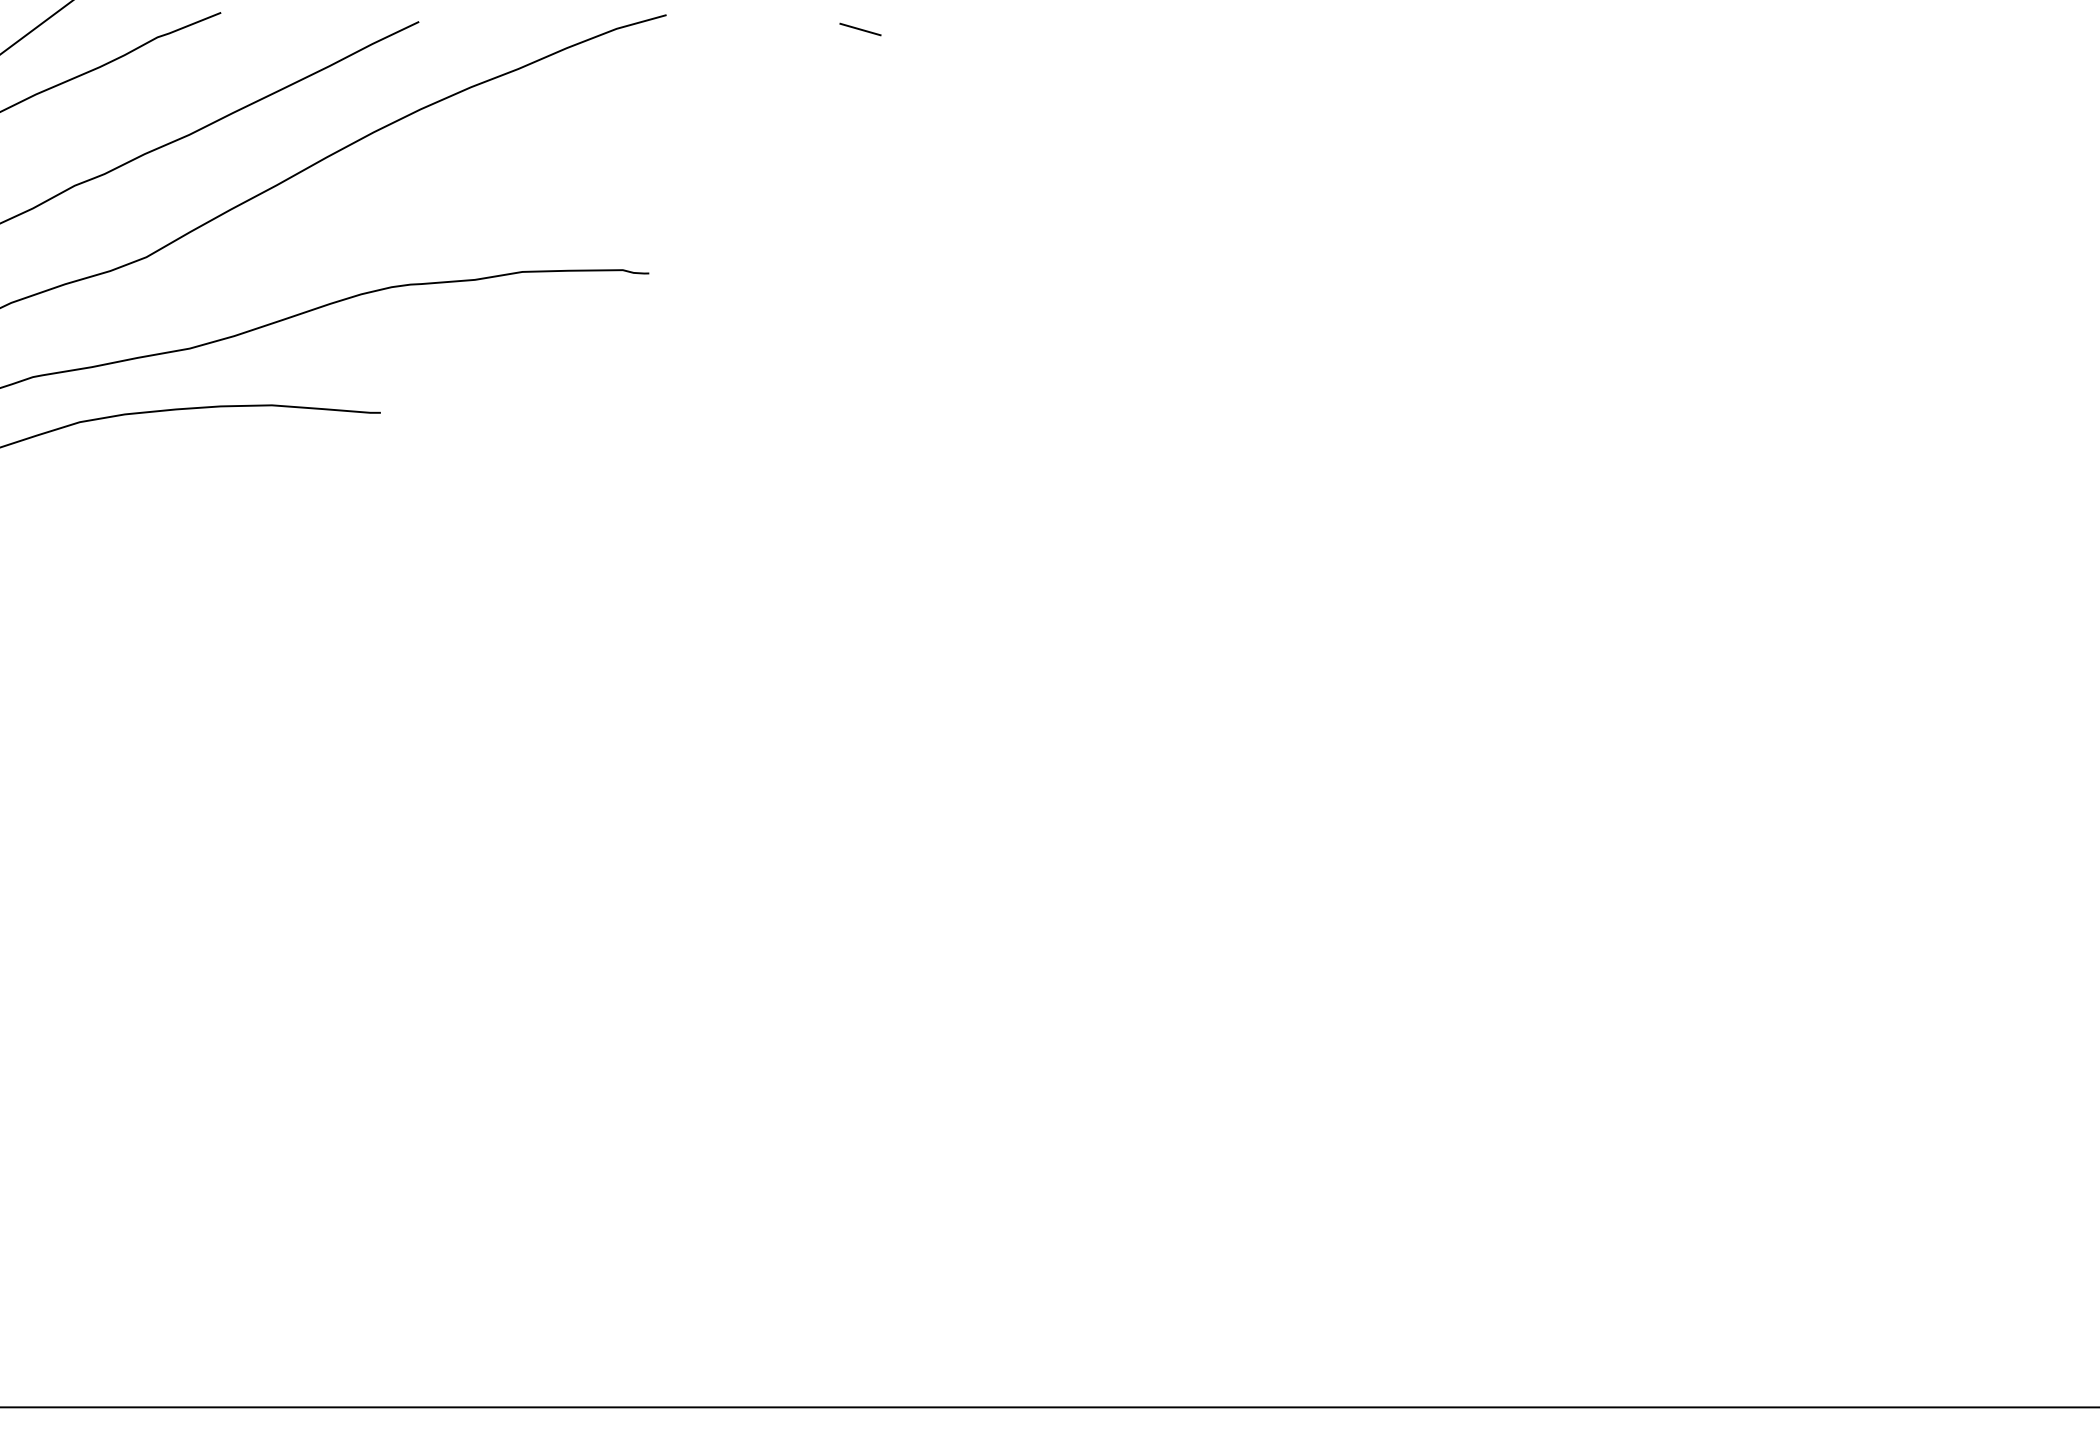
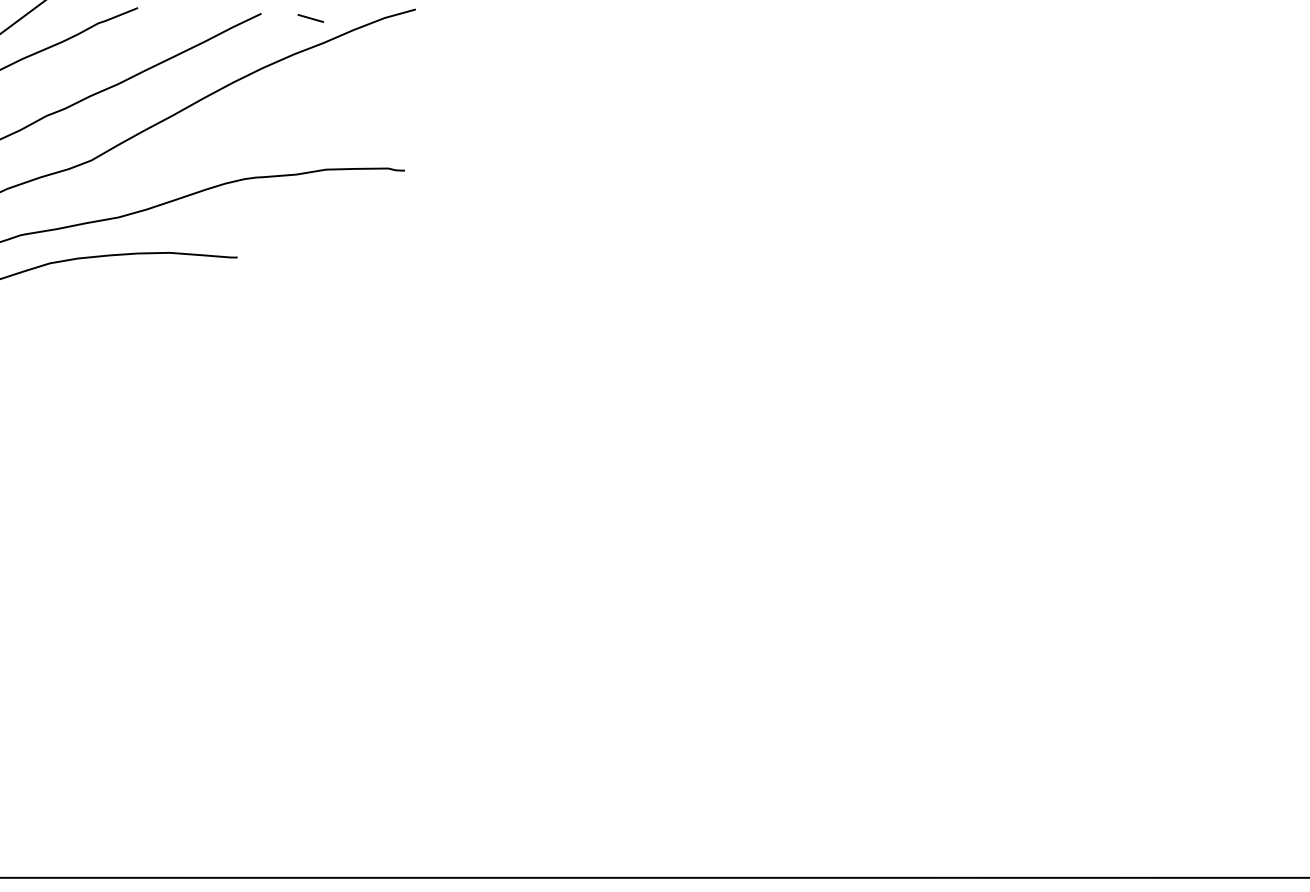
line: (860, 29) -> (310, 18), moved

